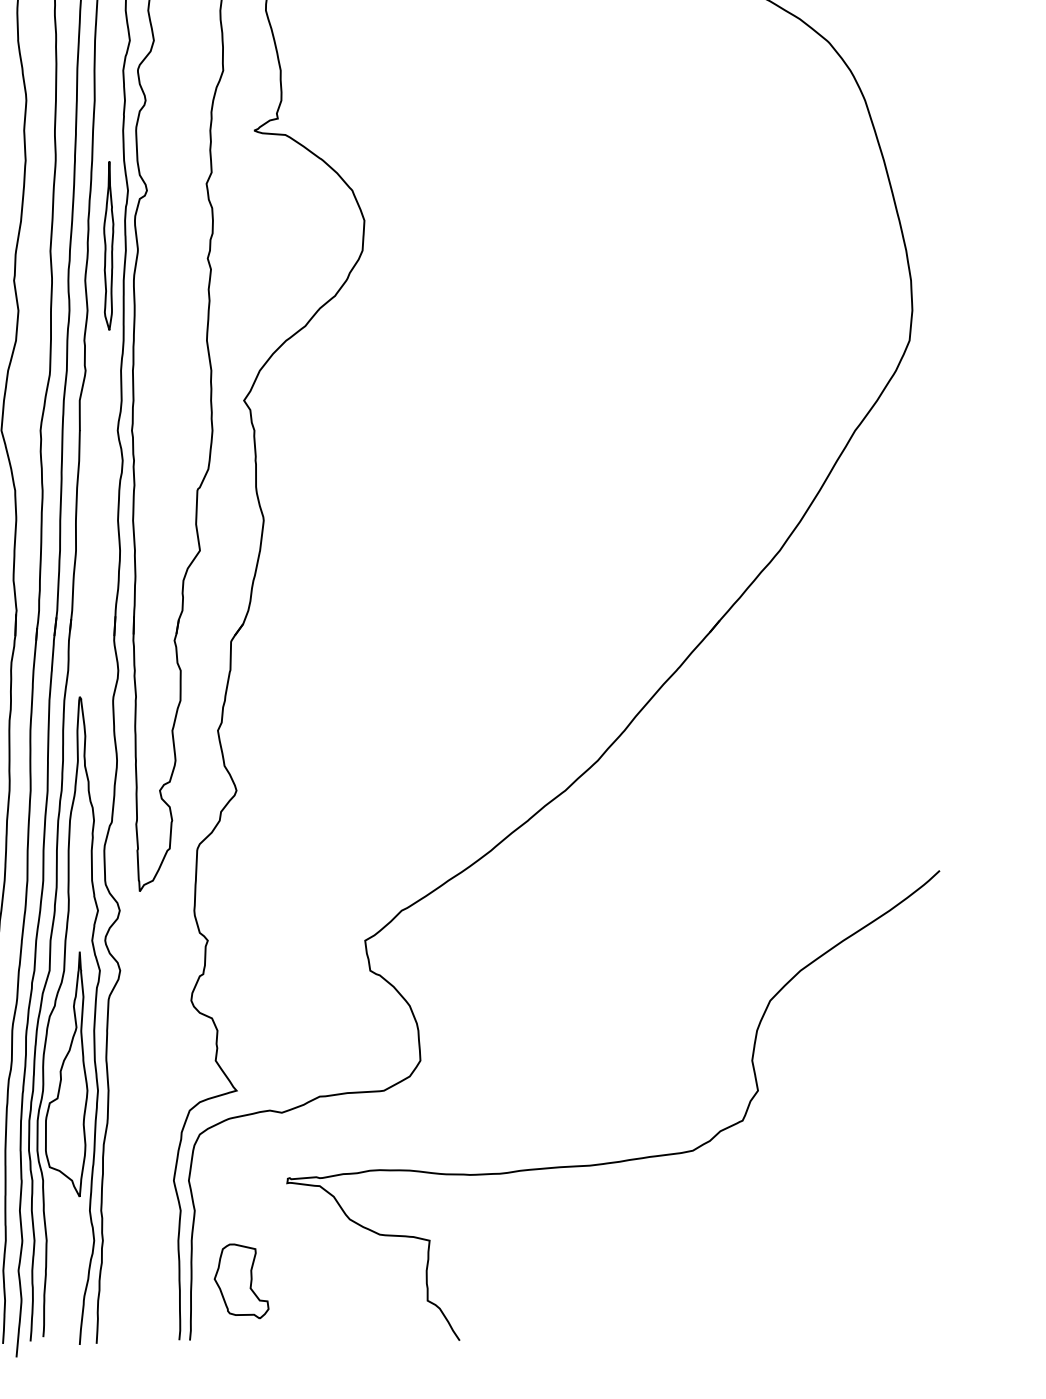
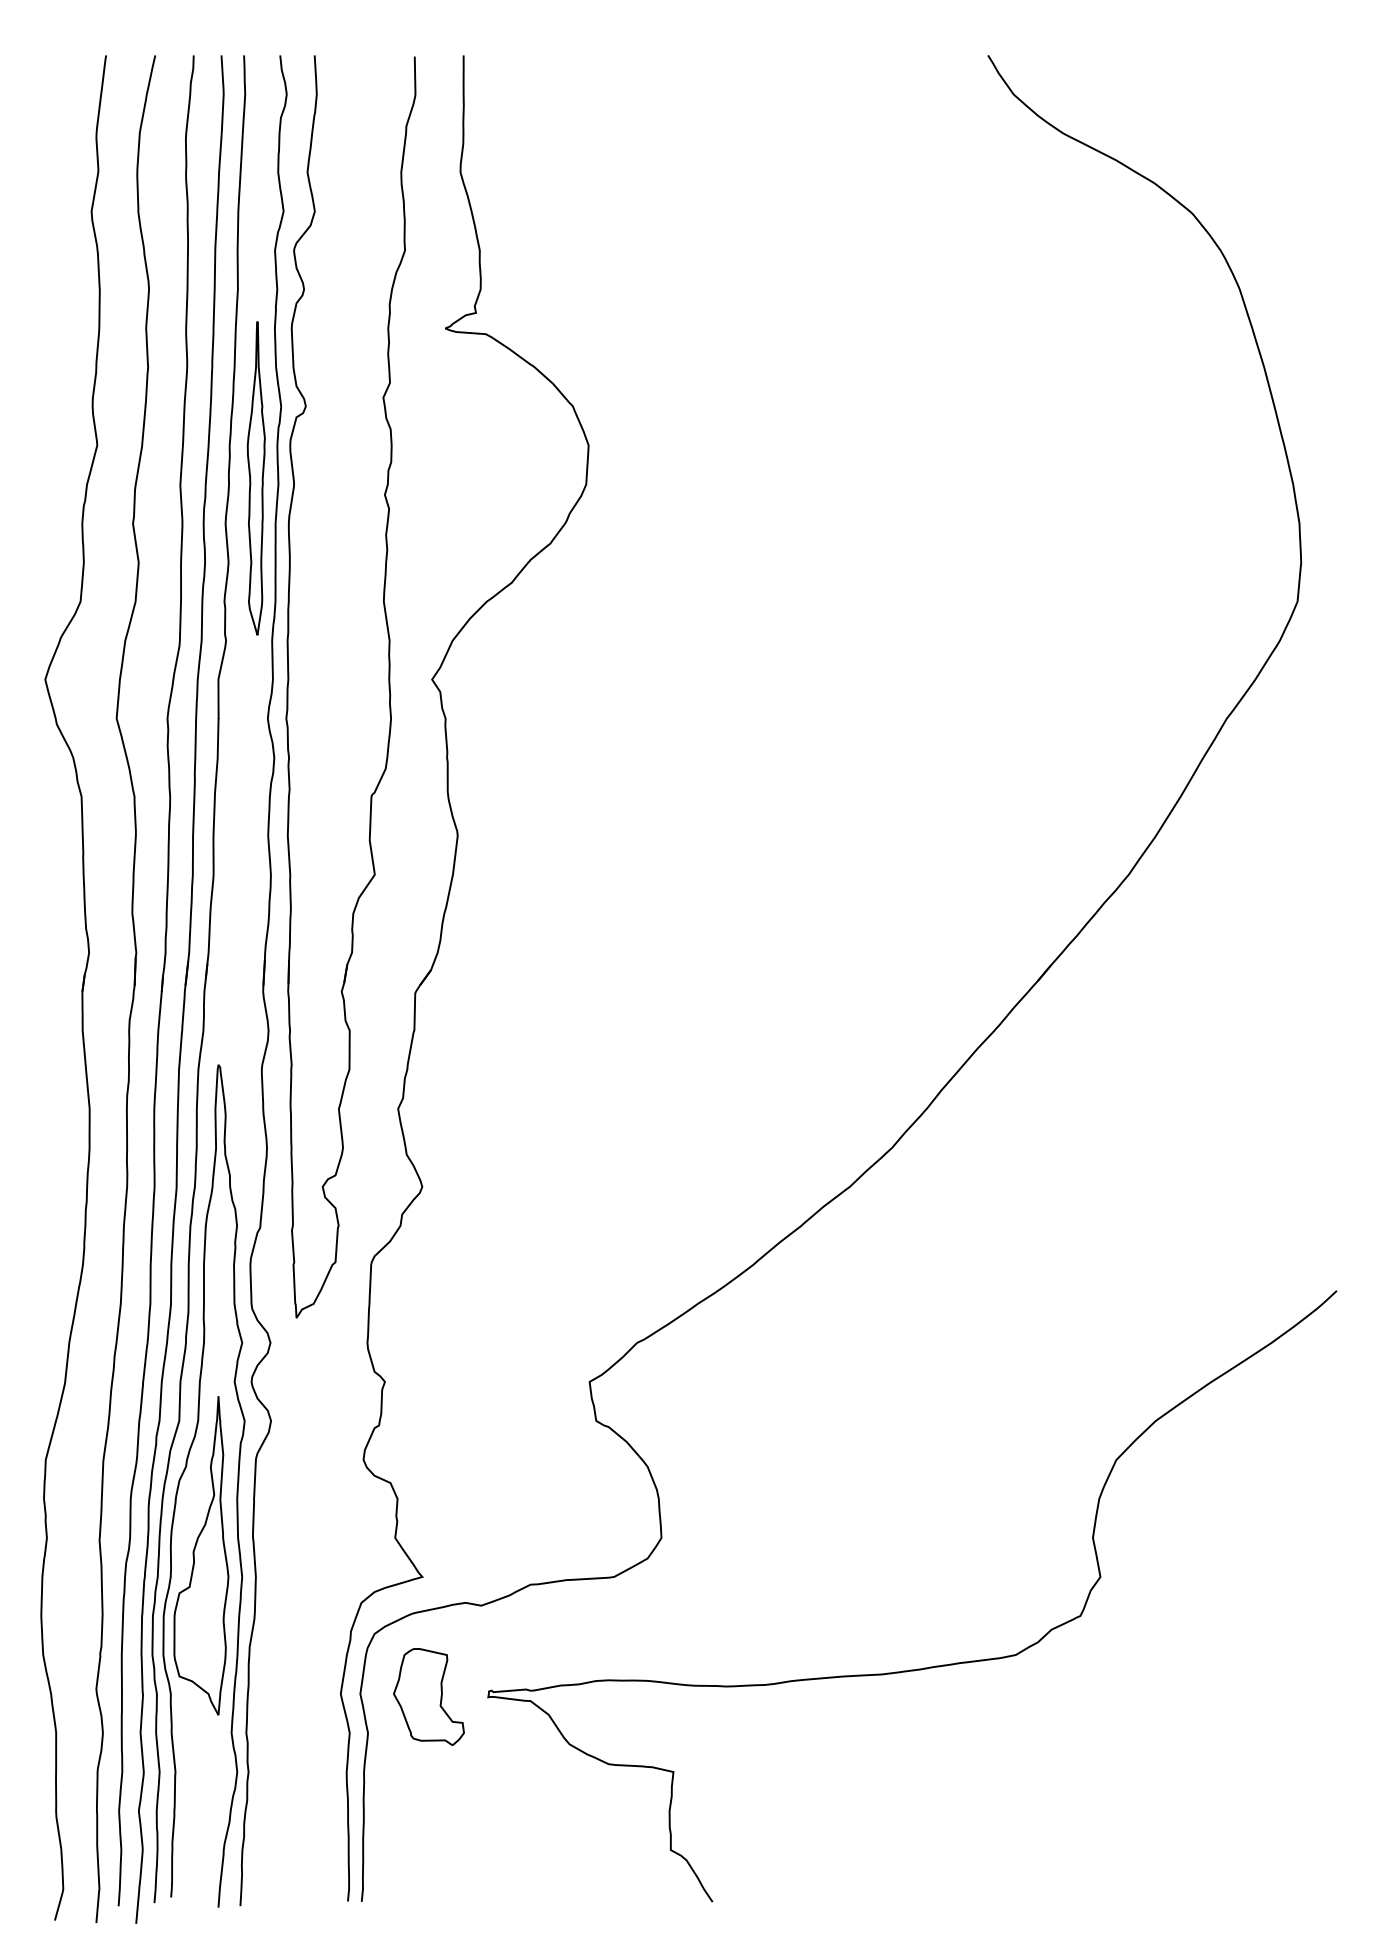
part: (108, 245) -> (255, 478), size x1.43
part: (241, 1281) -> (428, 1696), moved

